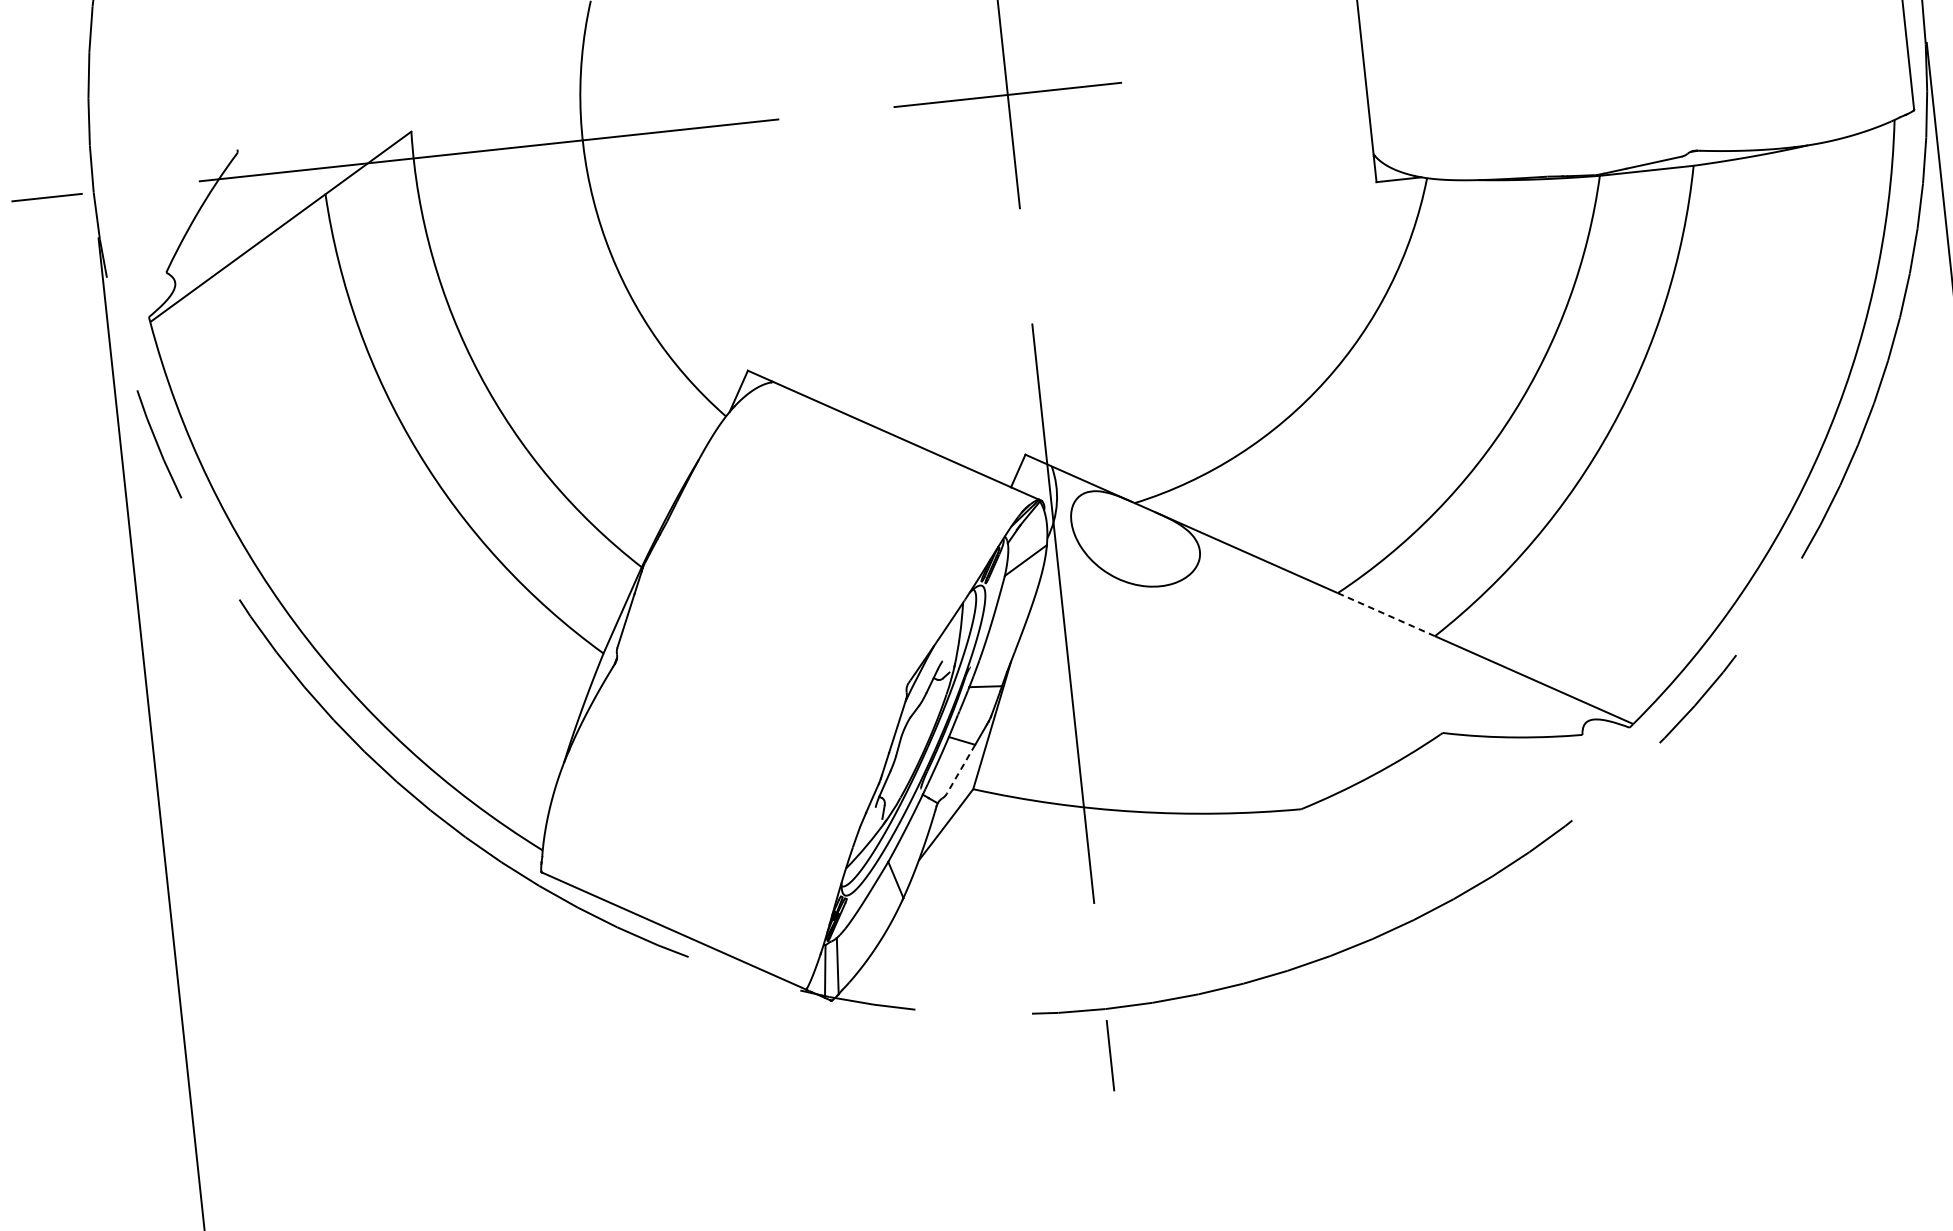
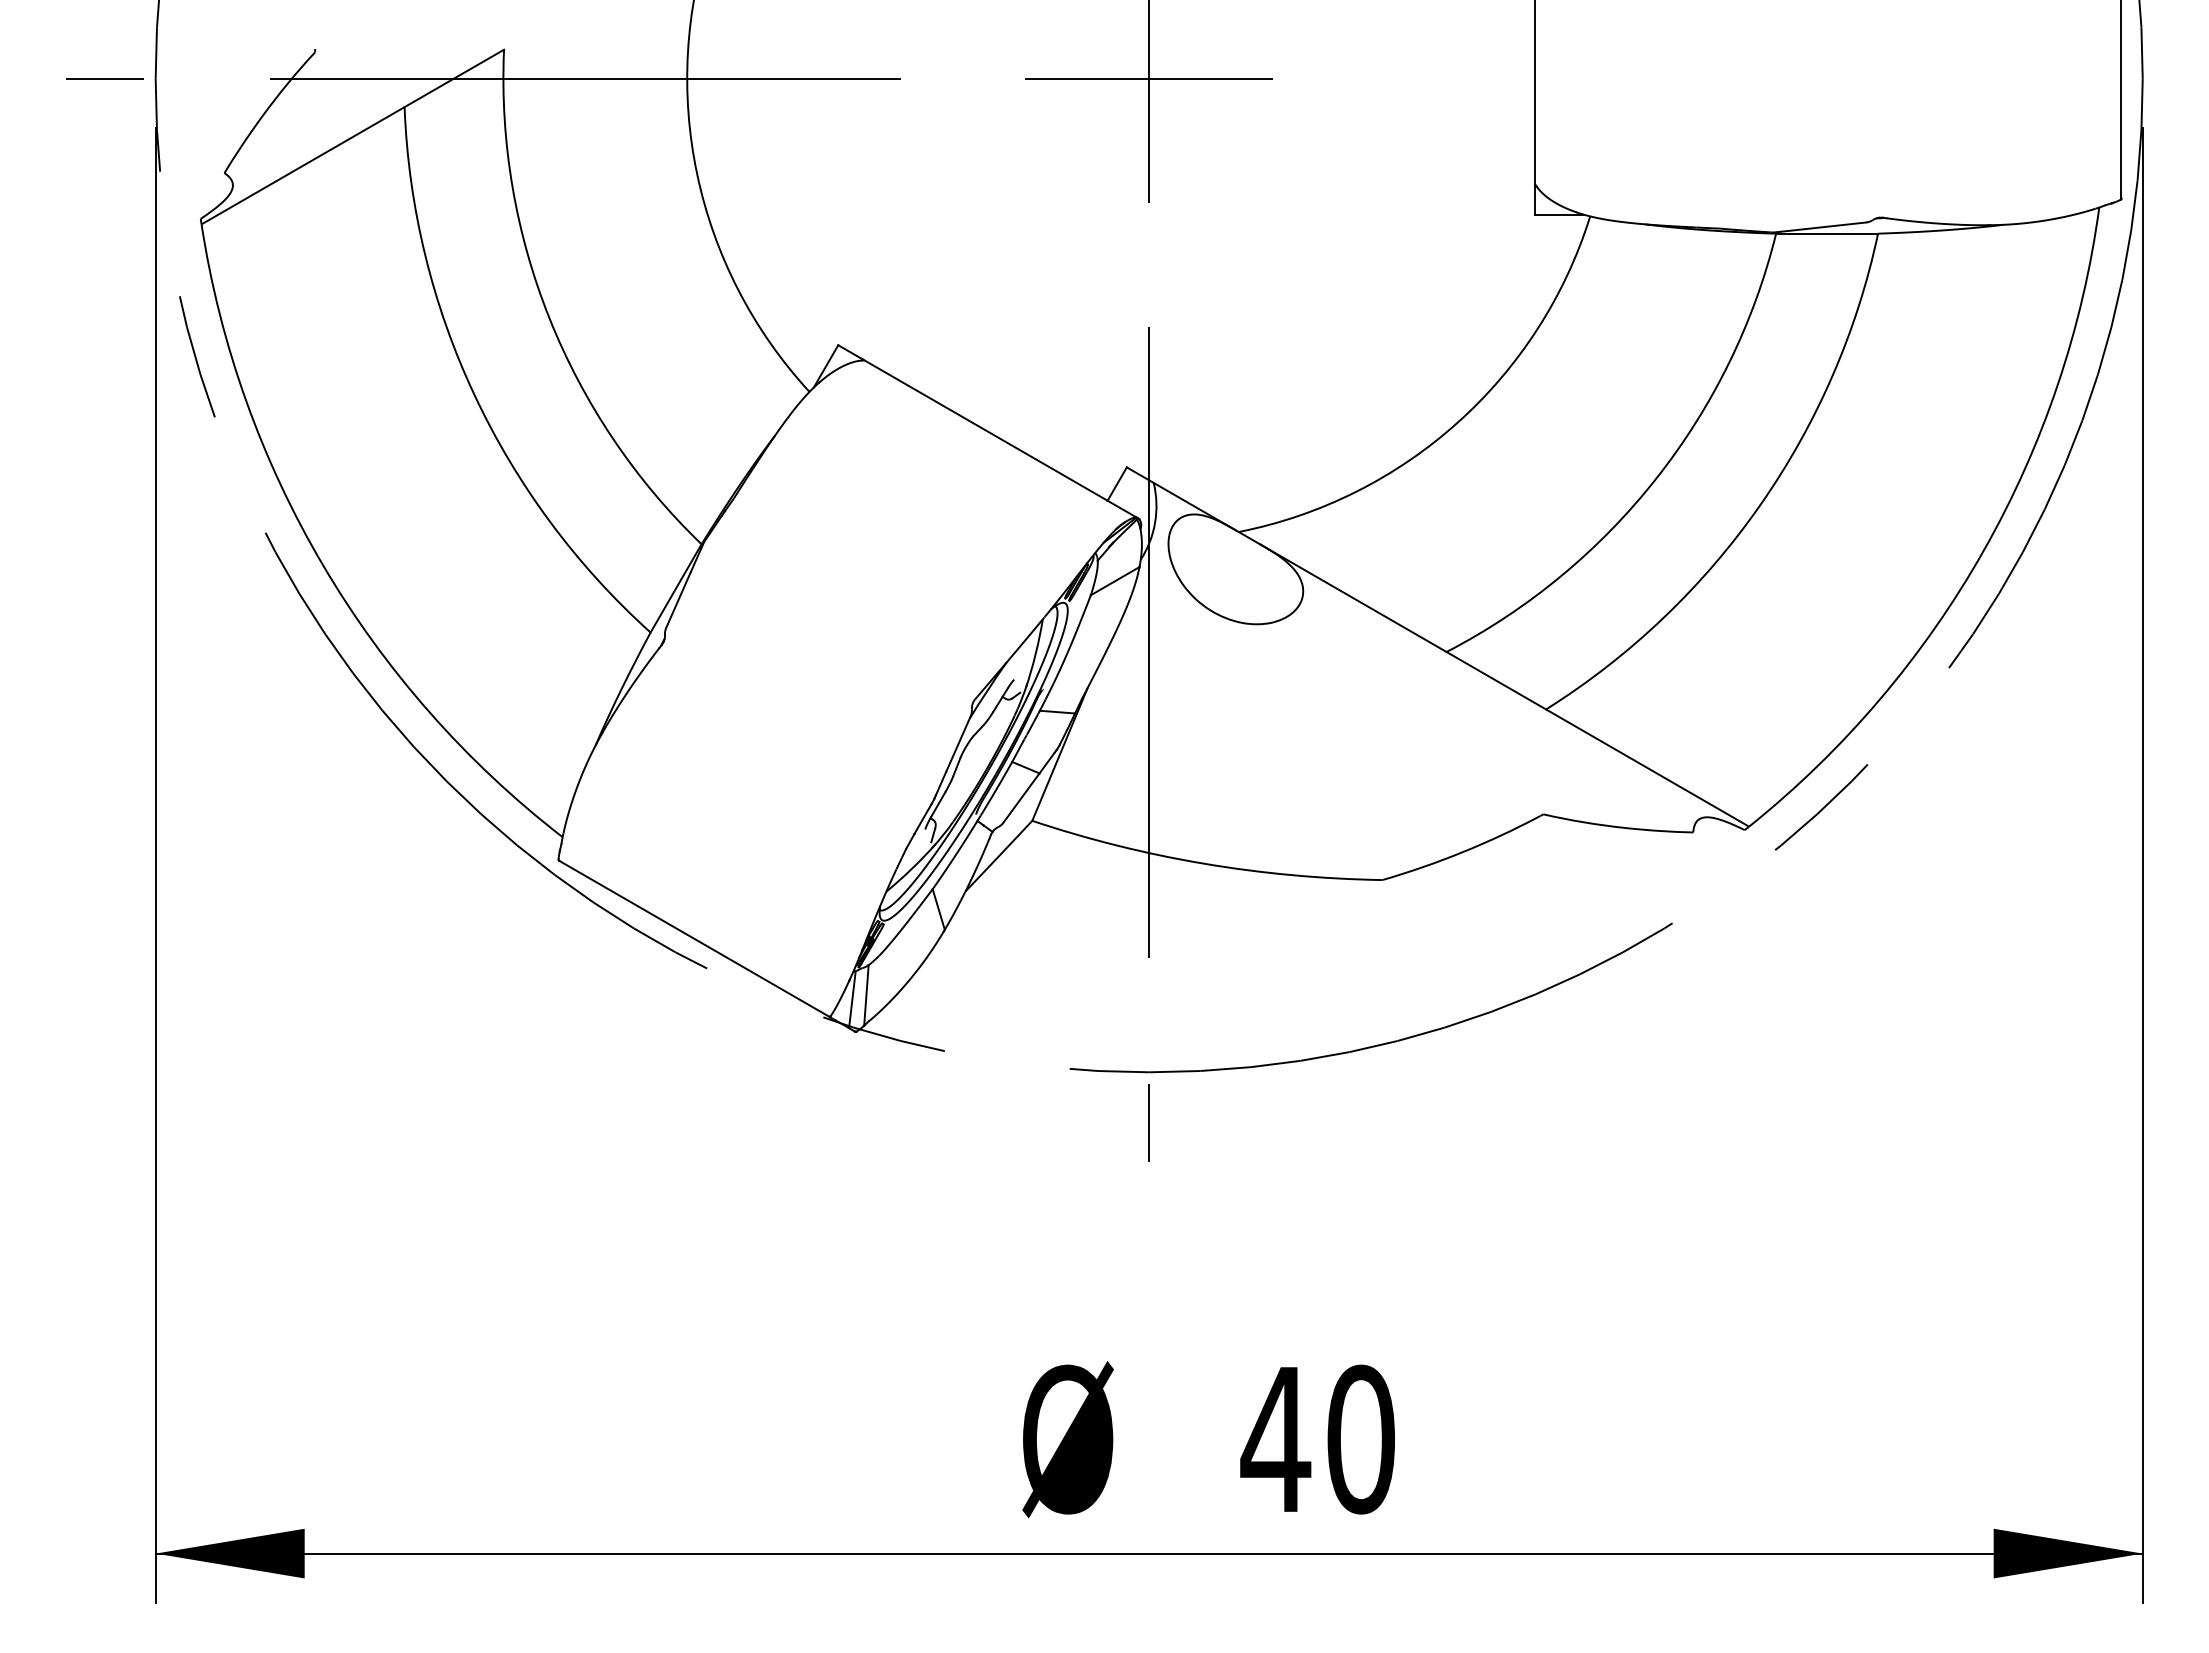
line: (1386, 614) -> (1496, 680), dashed -> solid
line: (961, 769) -> (1021, 798), dashed -> solid

